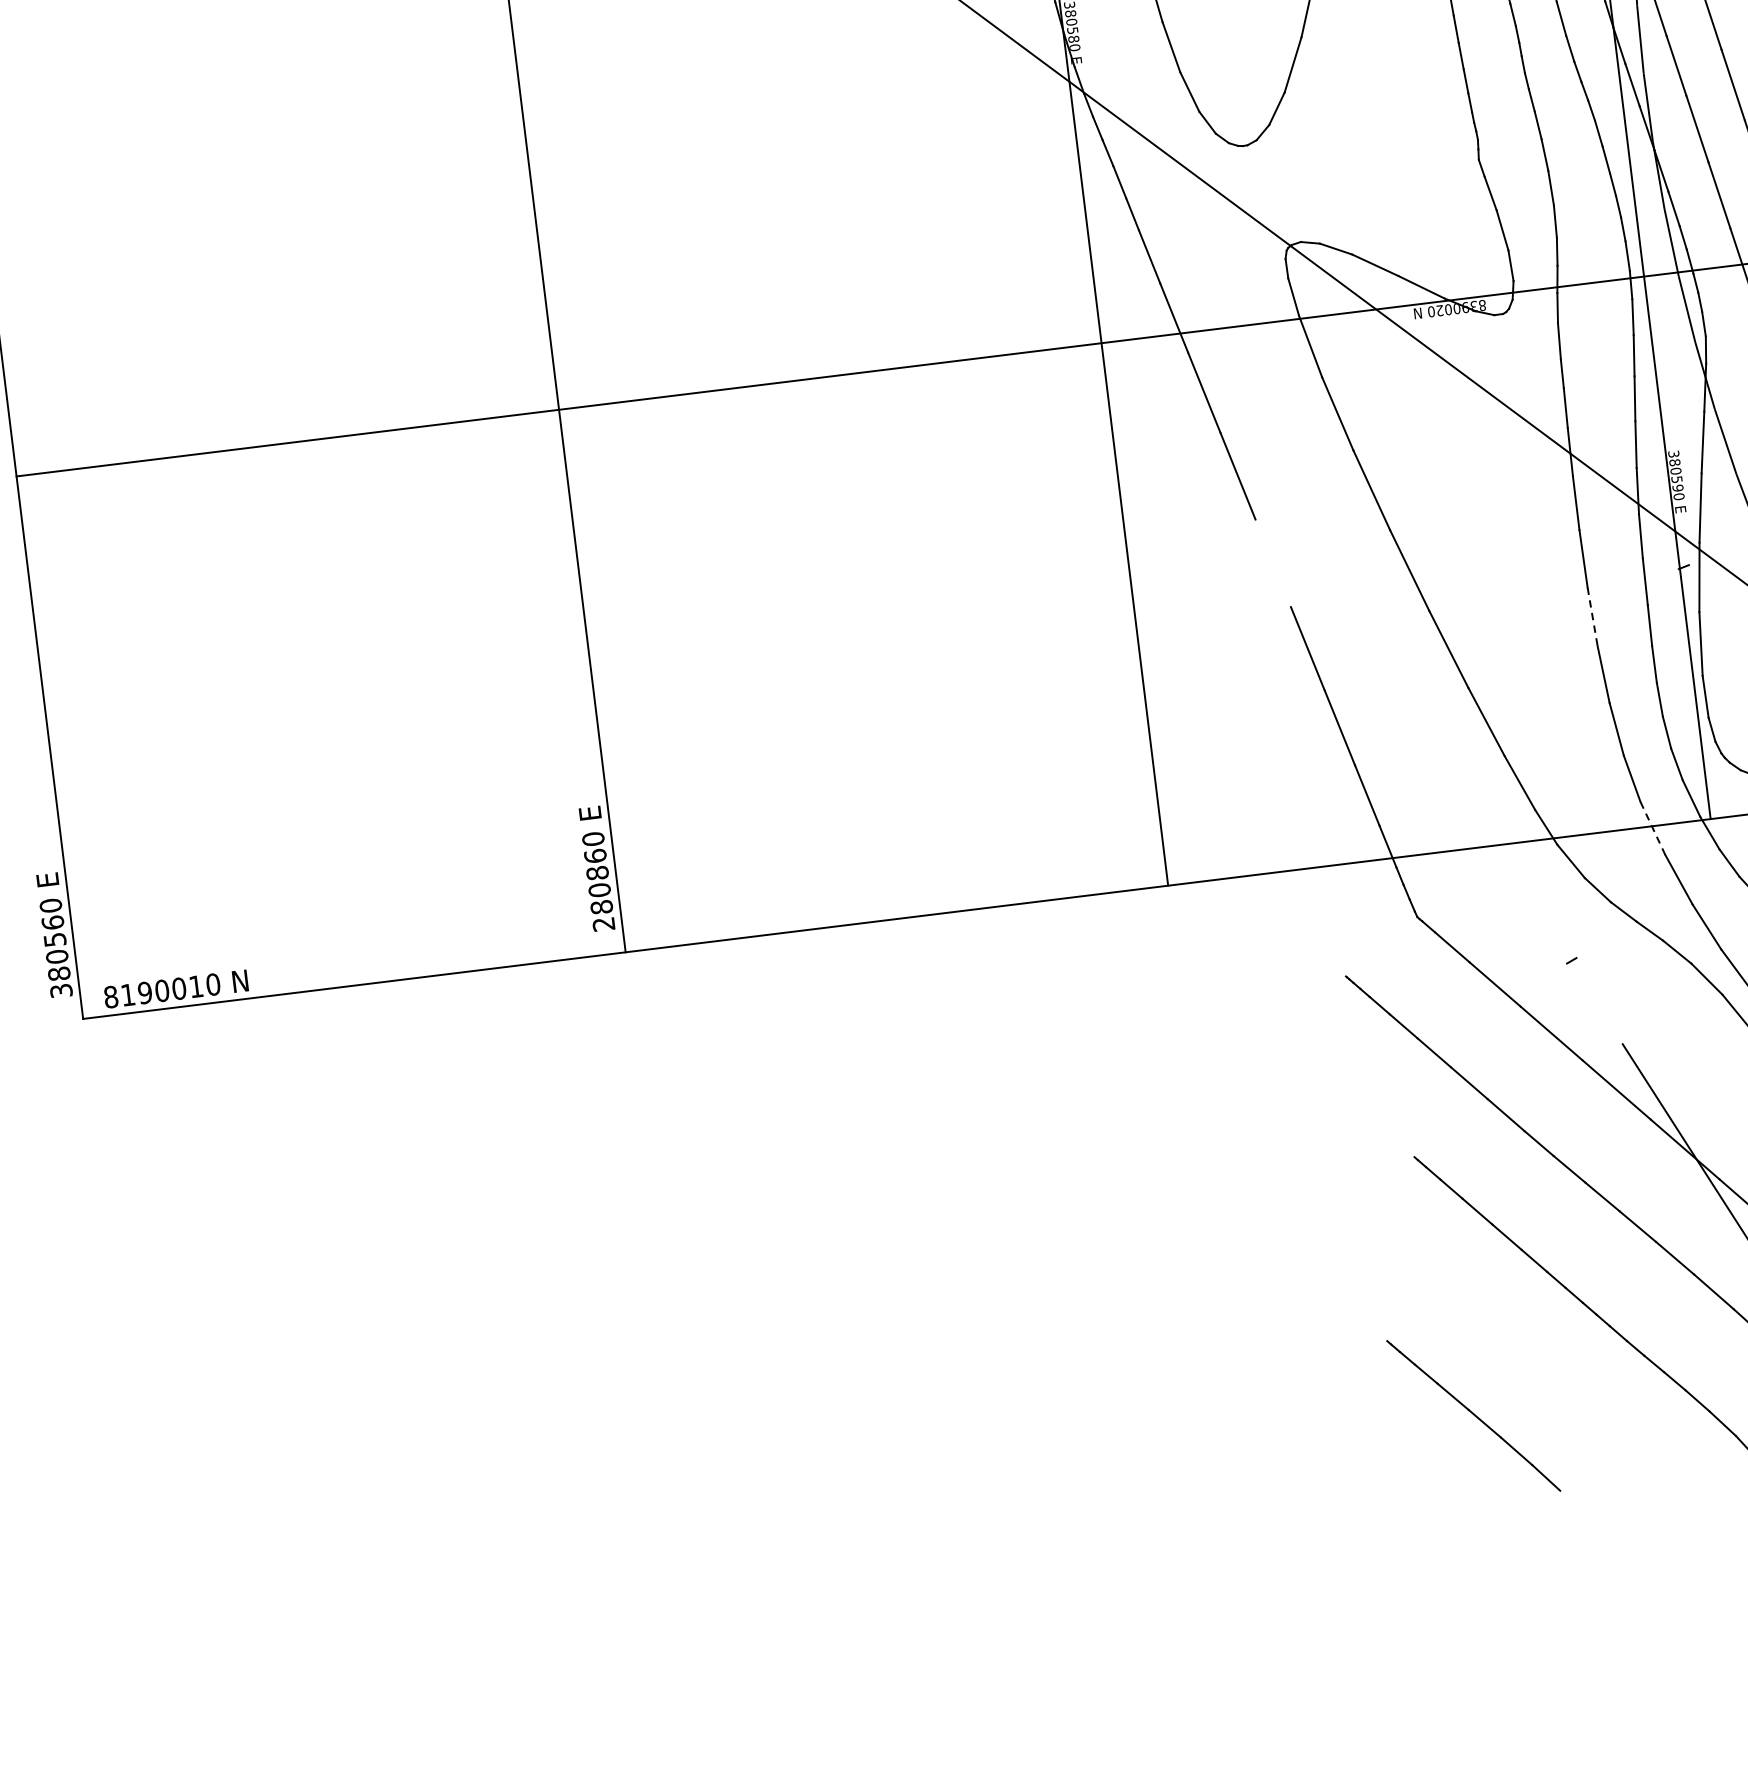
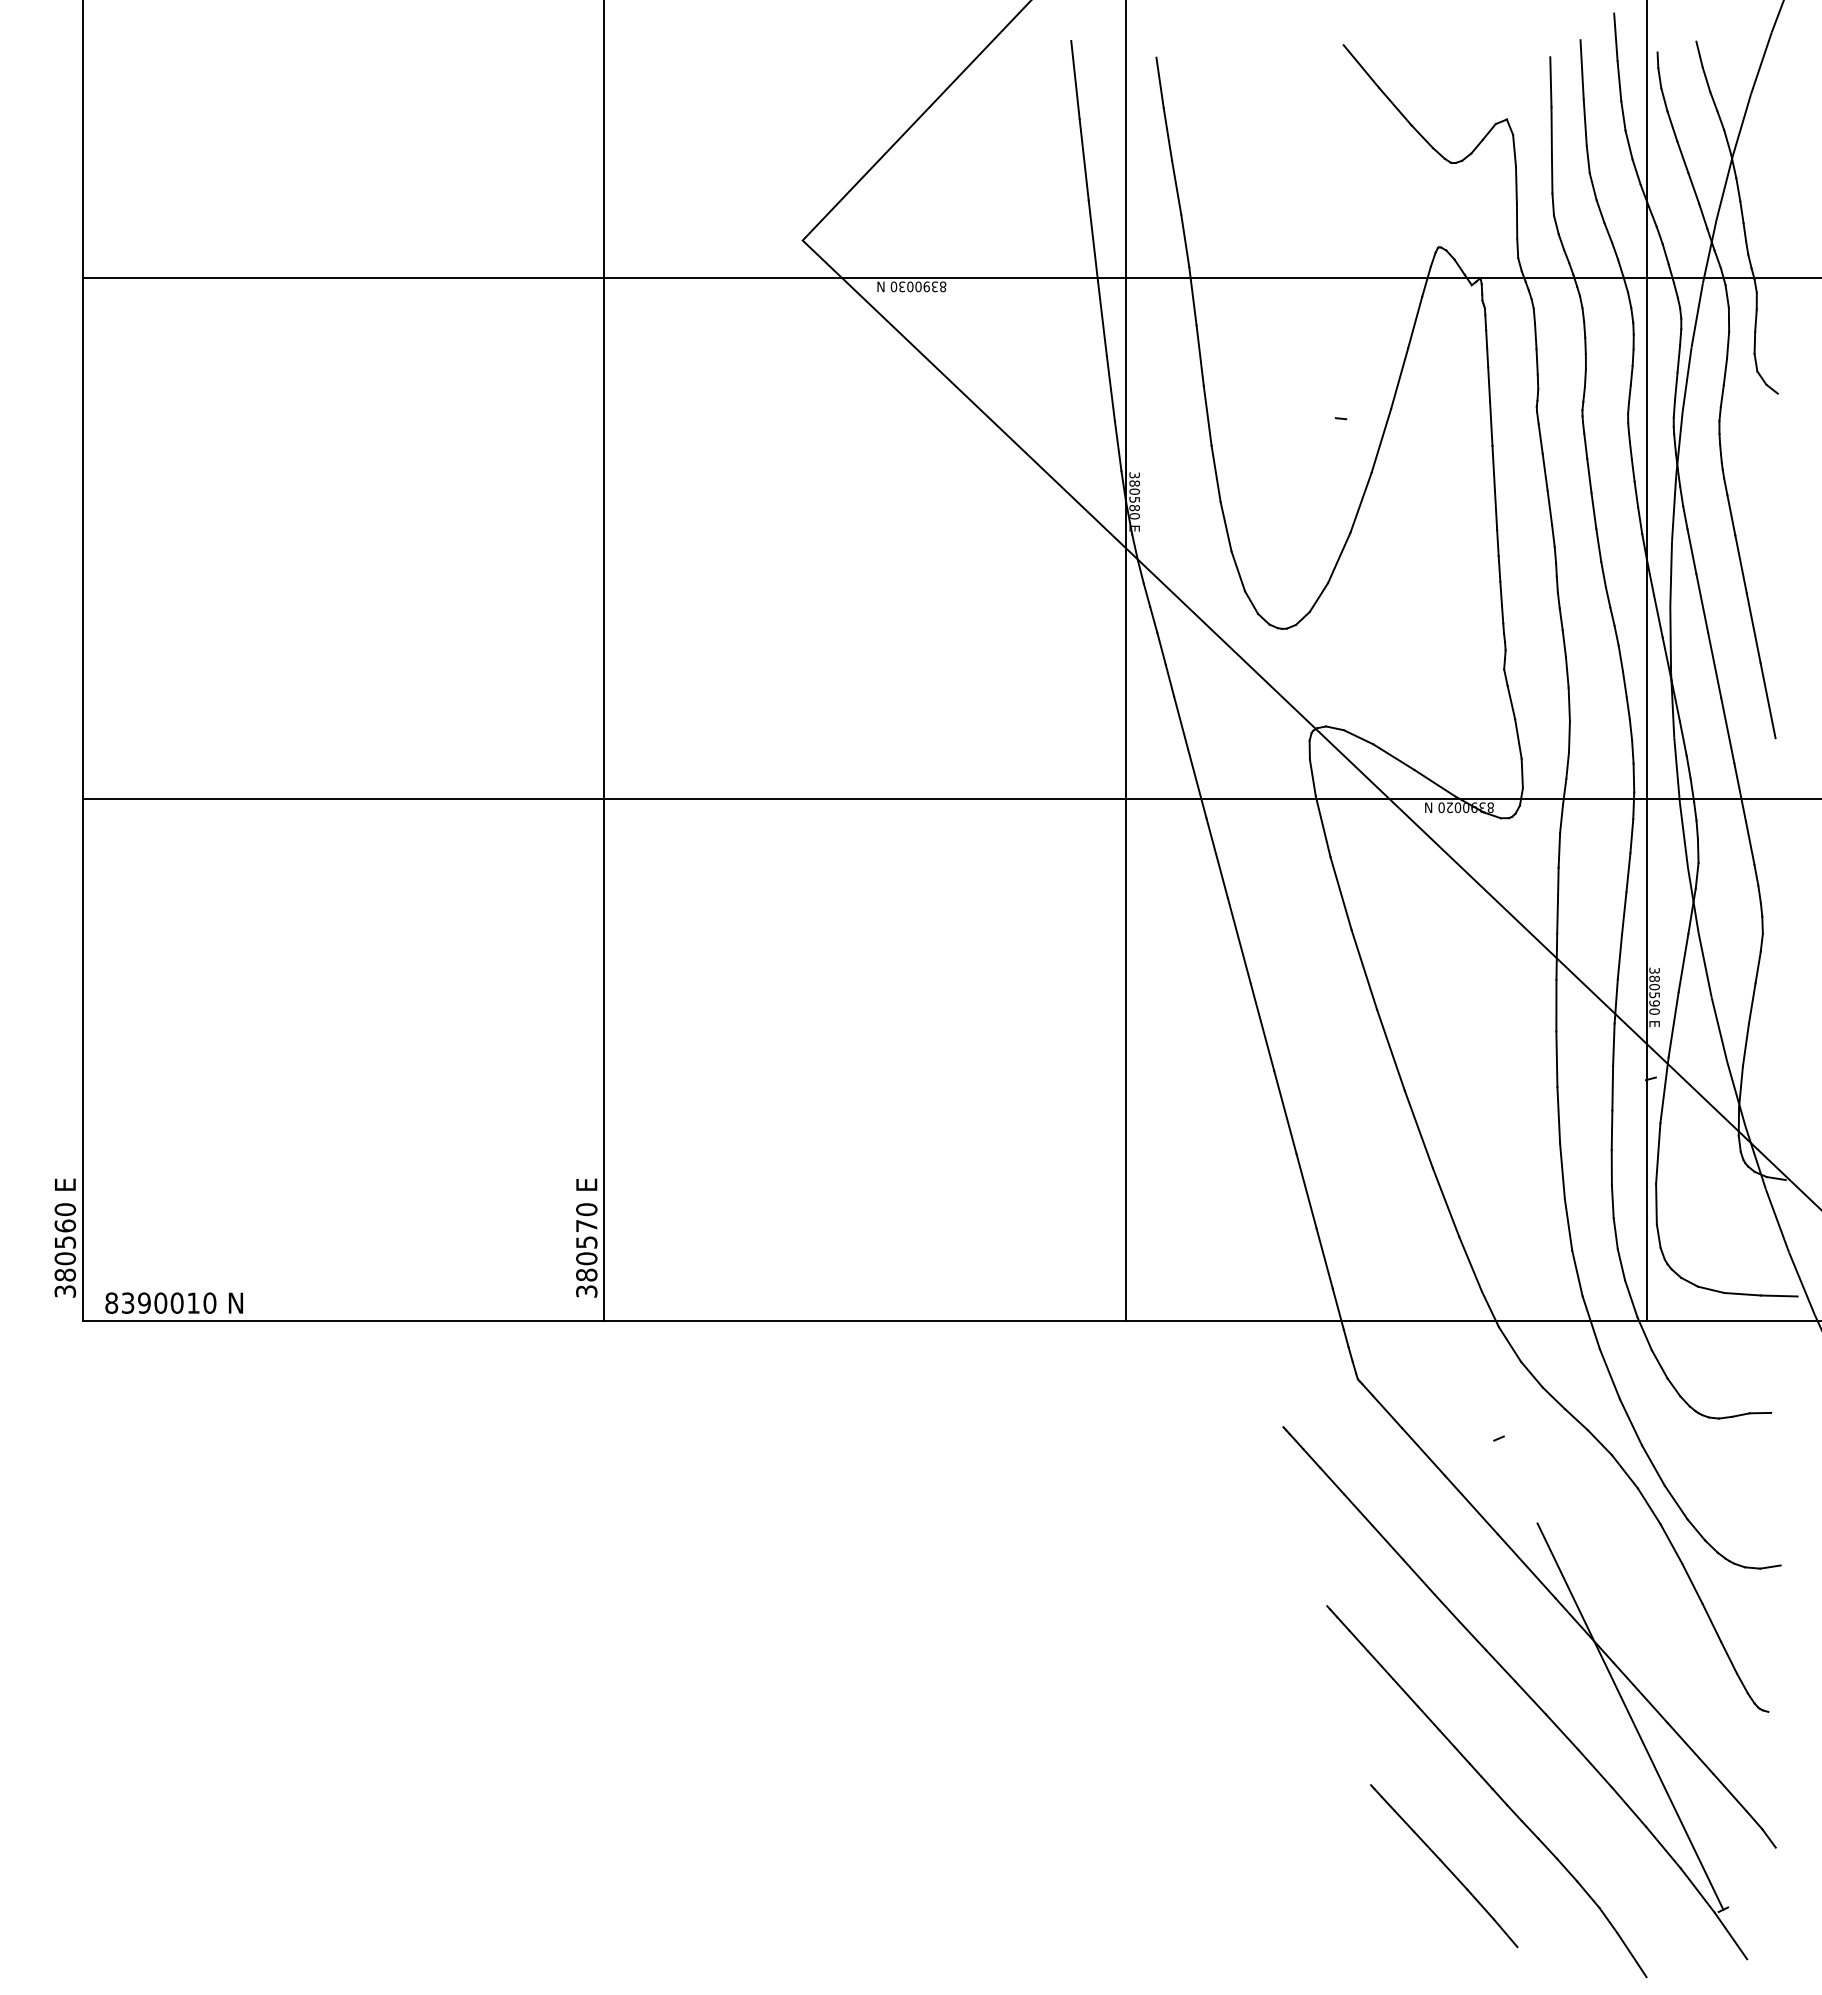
line: (1273, 563) -> (1262, 1027), added
line: (1592, 617) -> (1558, 1115), dashed -> solid
line: (1653, 828) -> (1591, 1322), dashed -> solid
text: (599, 890) -> (586, 1258), 280860 -> 380570
text: (128, 994) -> (128, 1302), 8190010 -> 8390010
part: (1474, 1416) -> (1444, 1866), moved

